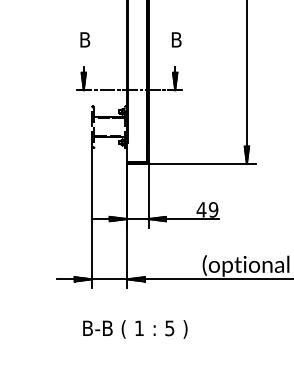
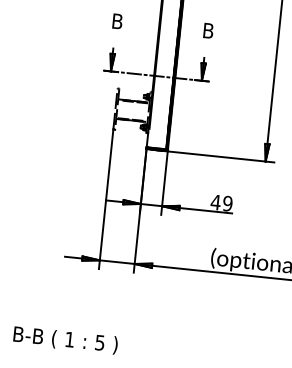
text: (135, 329) -> (65, 340), moved

